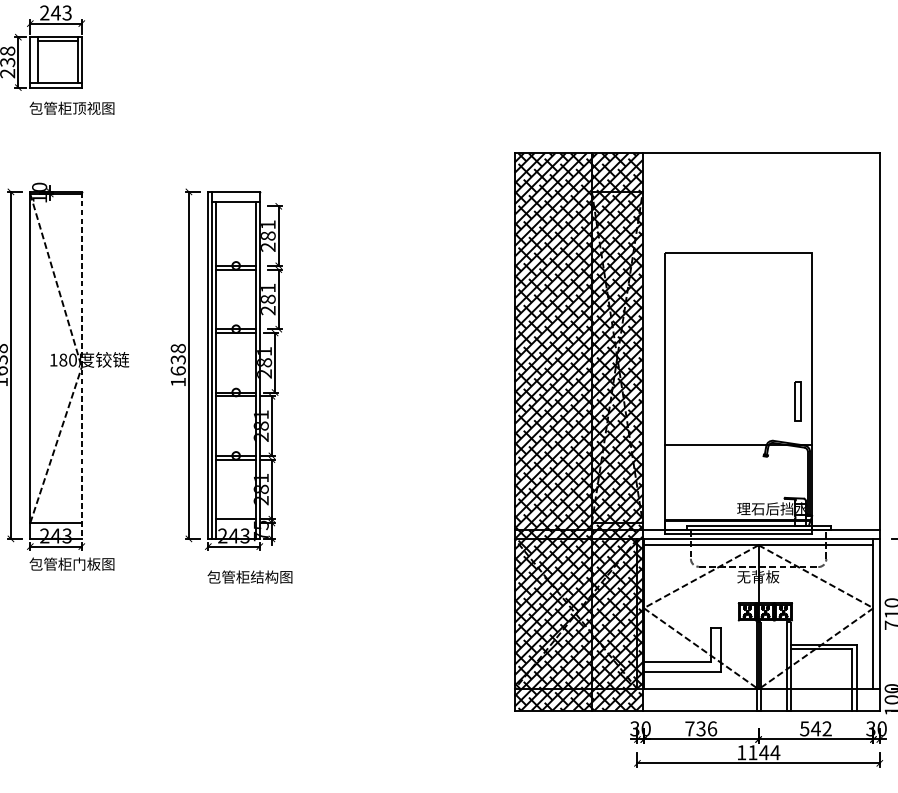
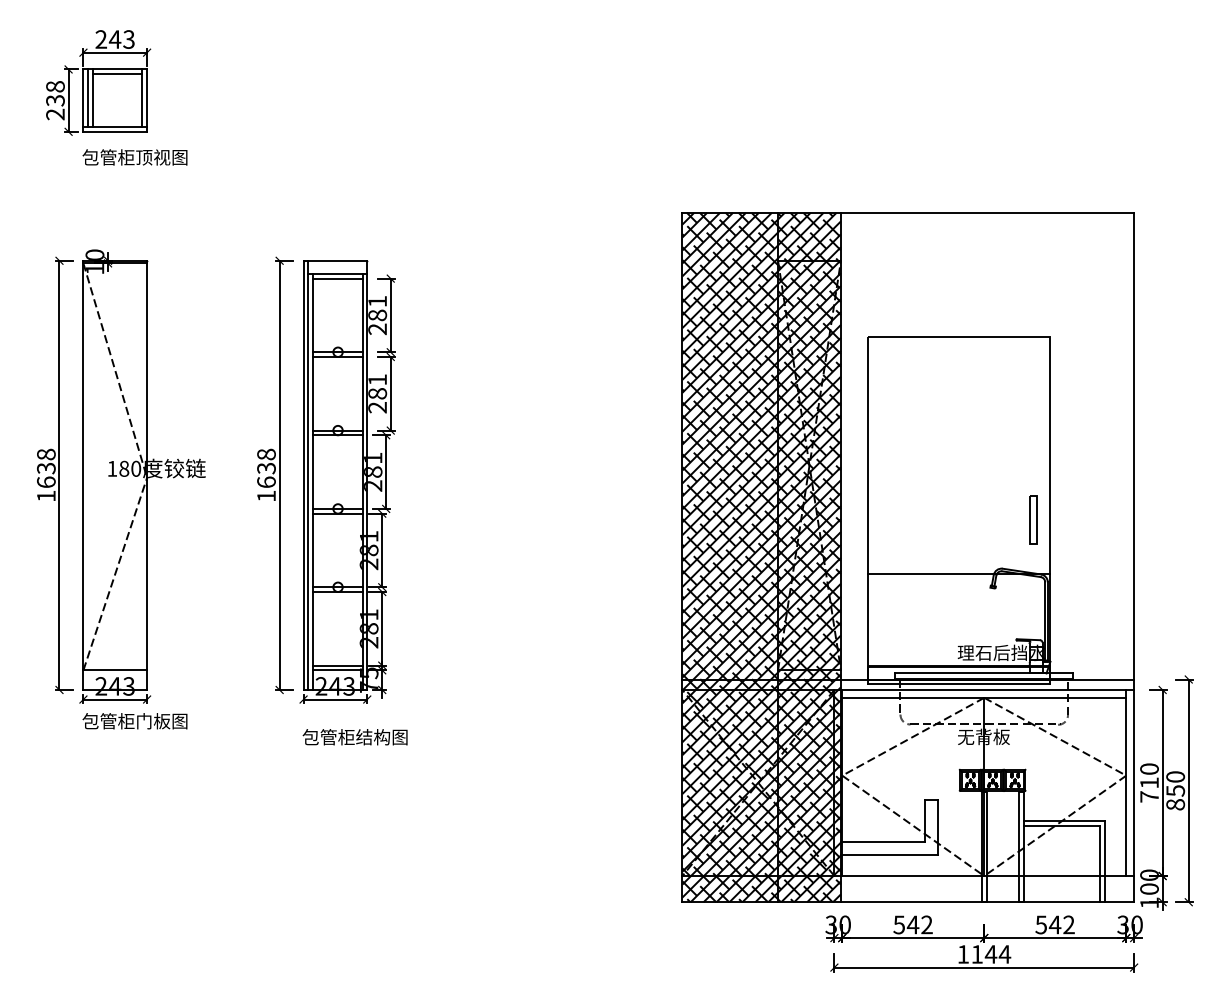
line: (34, 59) -> (88, 97), added
line: (235, 206) -> (337, 278), added
line: (82, 365) -> (147, 475), dashed -> solid
line: (235, 523) -> (337, 670), added
text: (700, 728) -> (912, 924), 736 -> 542

